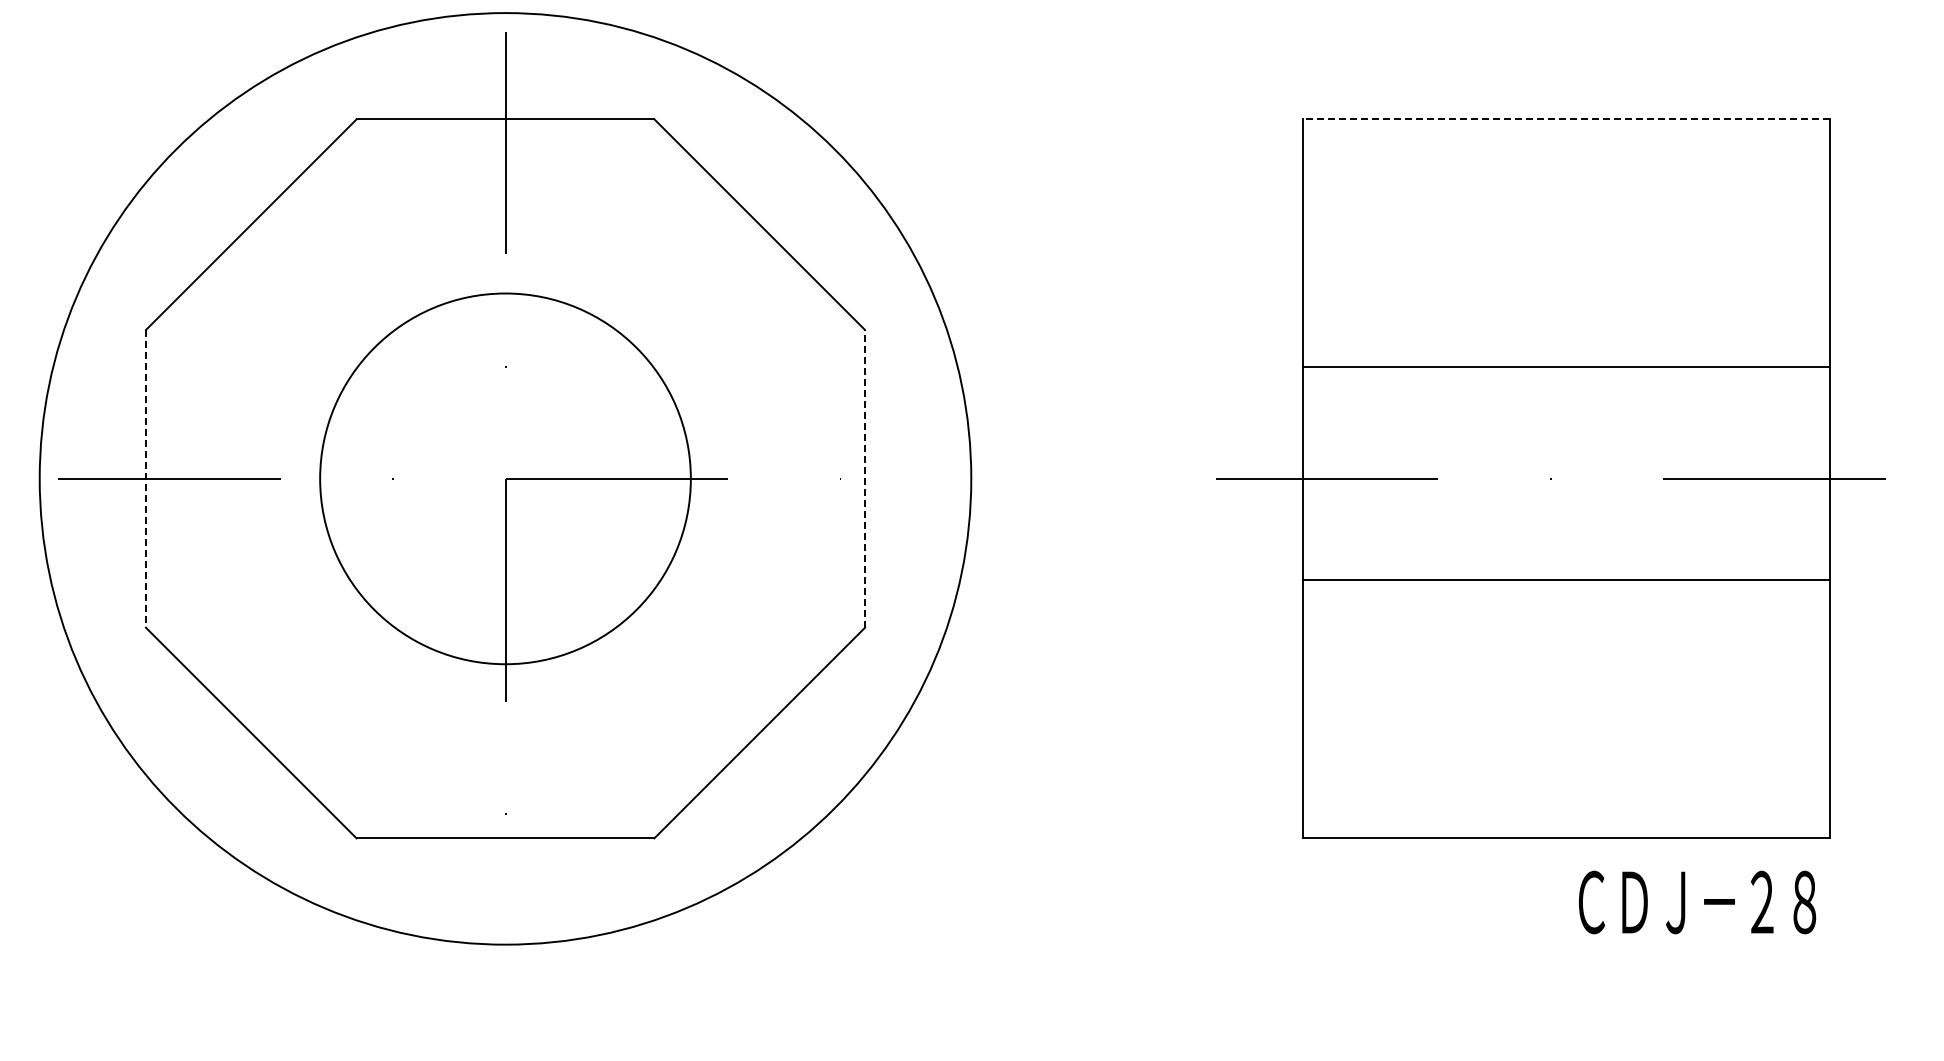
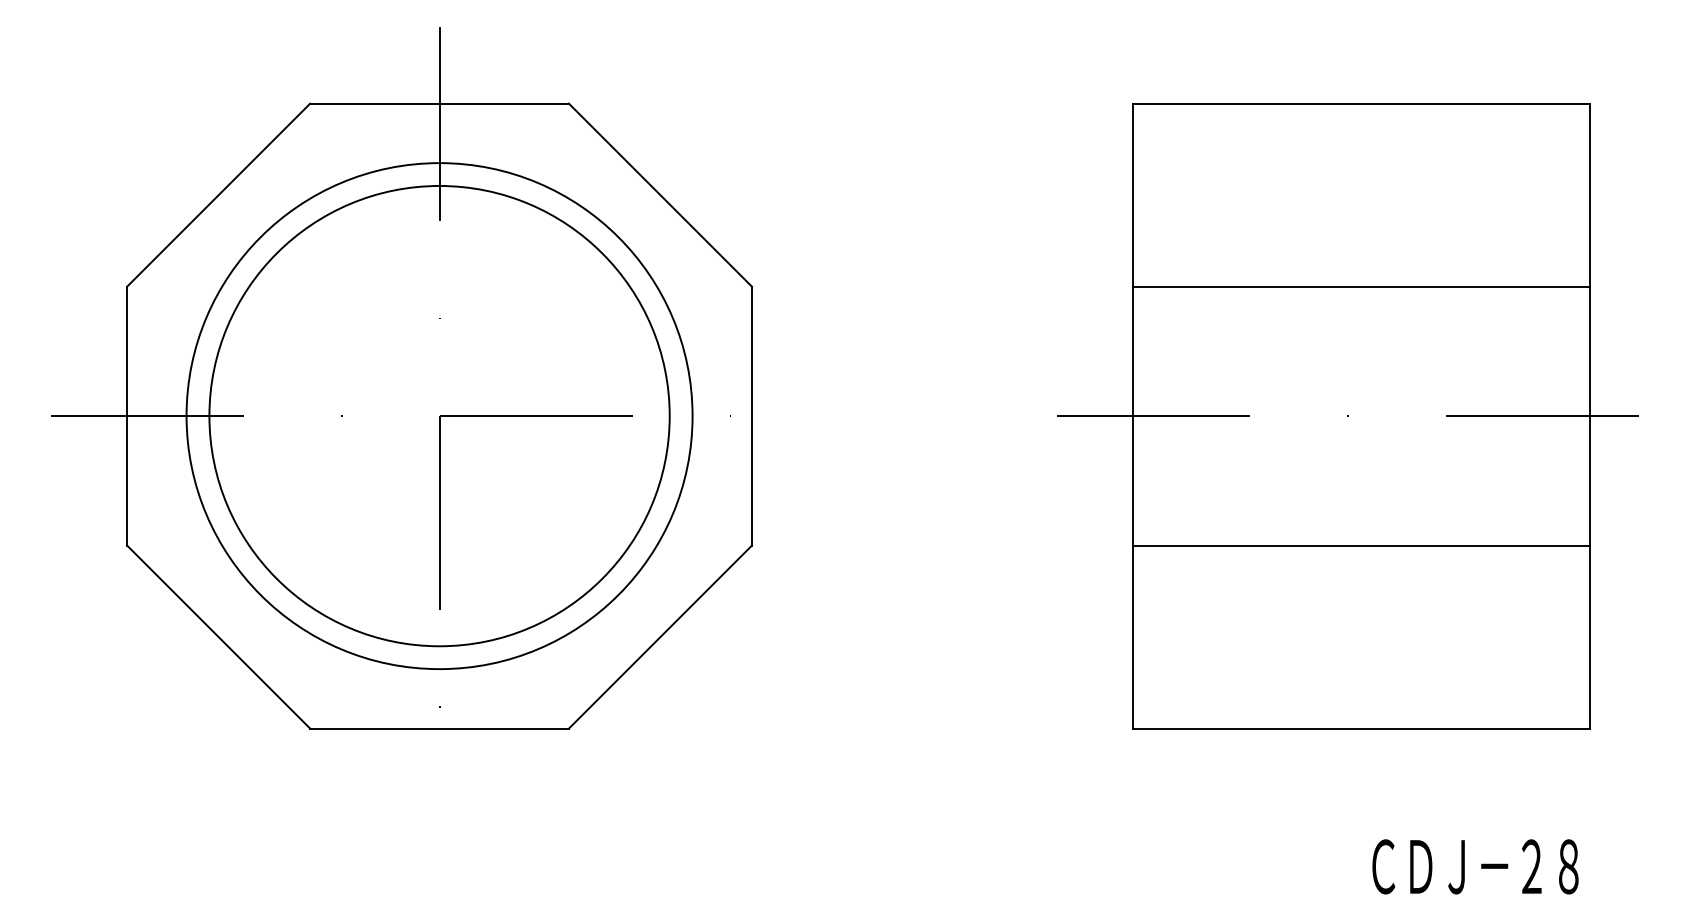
line: (1566, 119) -> (1361, 103), dashed -> solid
line: (1566, 366) -> (1361, 286), moved
line: (146, 478) -> (127, 415), dashed -> solid
circle: (505, 478) -> (439, 415), size x0.62
circle: (505, 478) -> (439, 415), size x1.43
line: (865, 478) -> (752, 415), dashed -> solid
line: (1566, 579) -> (1361, 545), moved
text: (1697, 902) -> (1475, 866), moved

